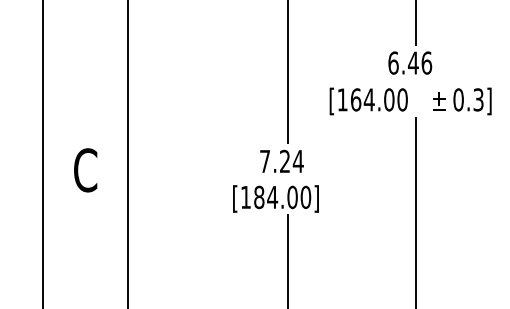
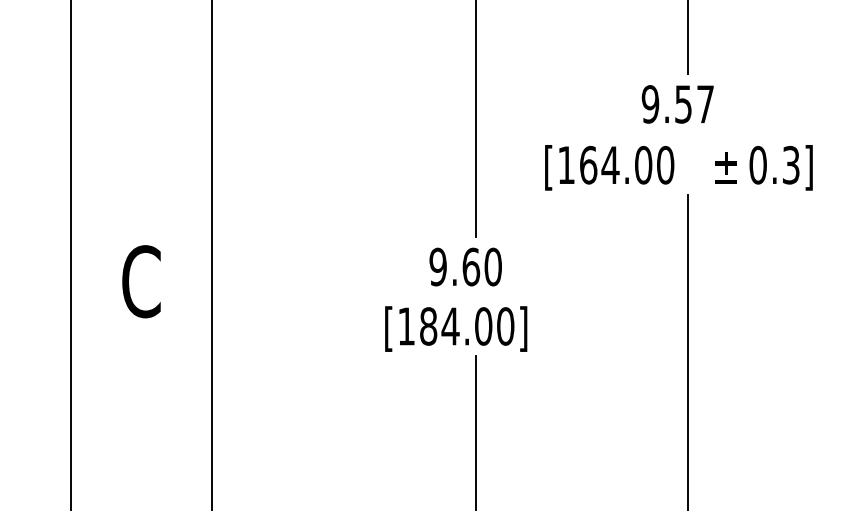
text: (410, 62) -> (678, 103), 6.46 -> 9.57
text: (281, 161) -> (465, 267), 7.24 -> 9.60

